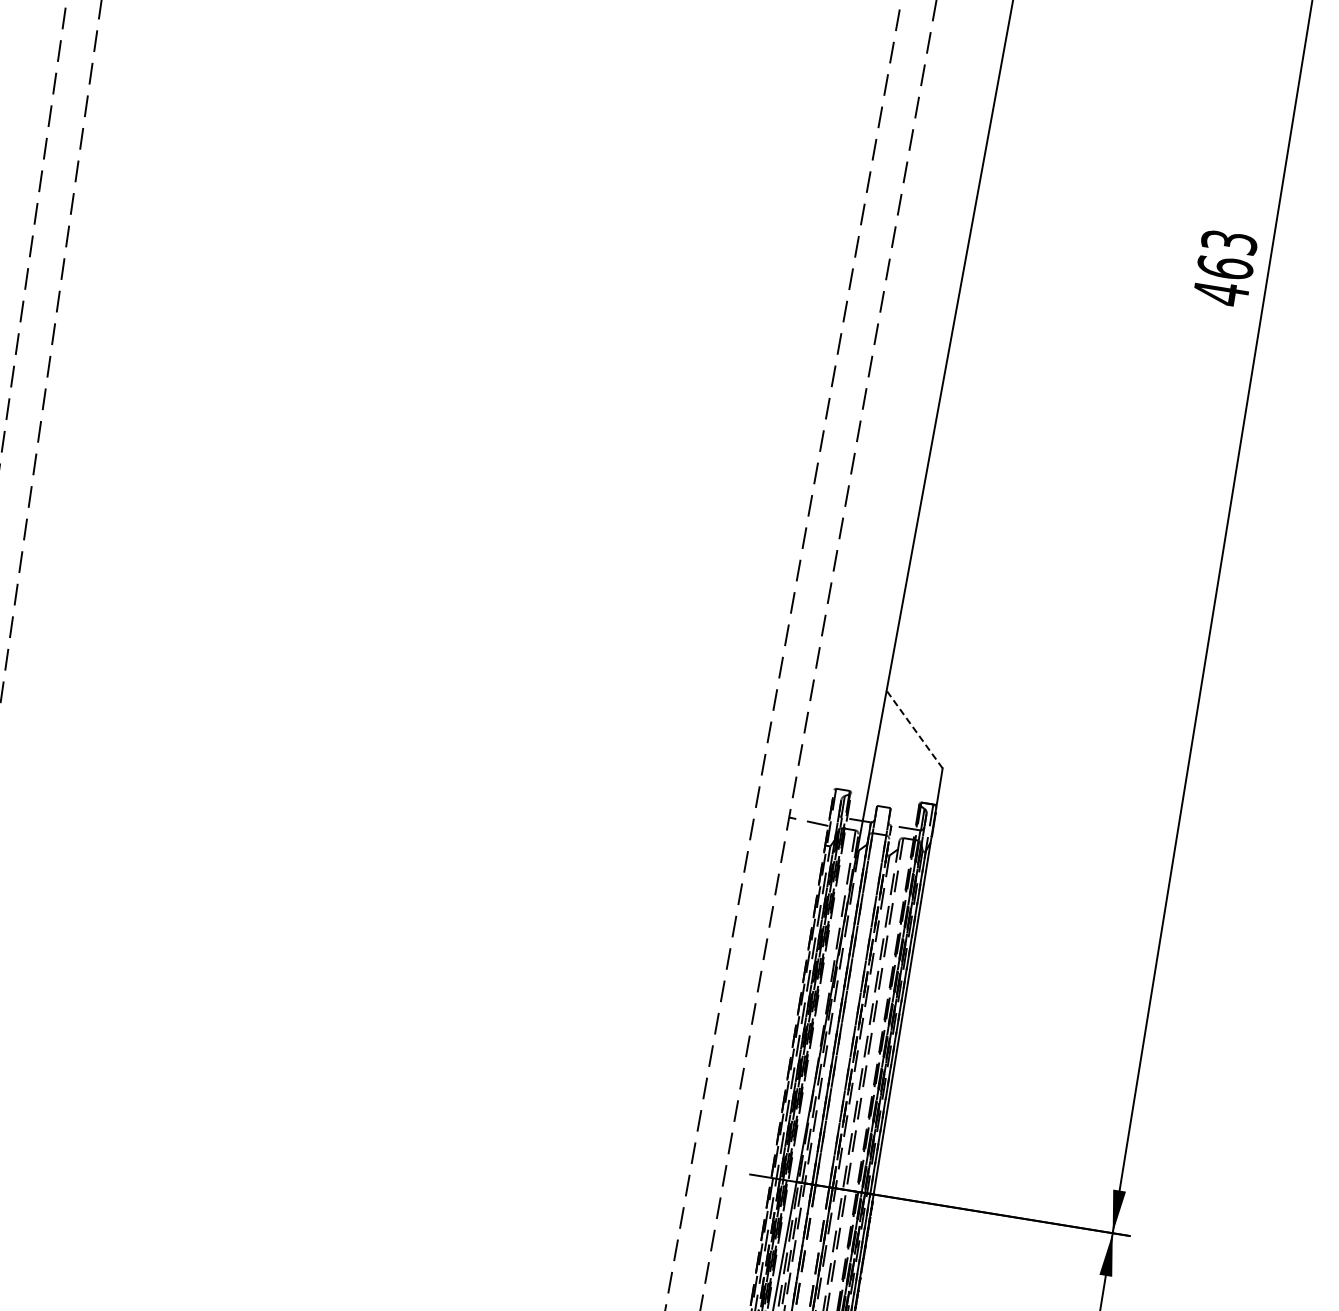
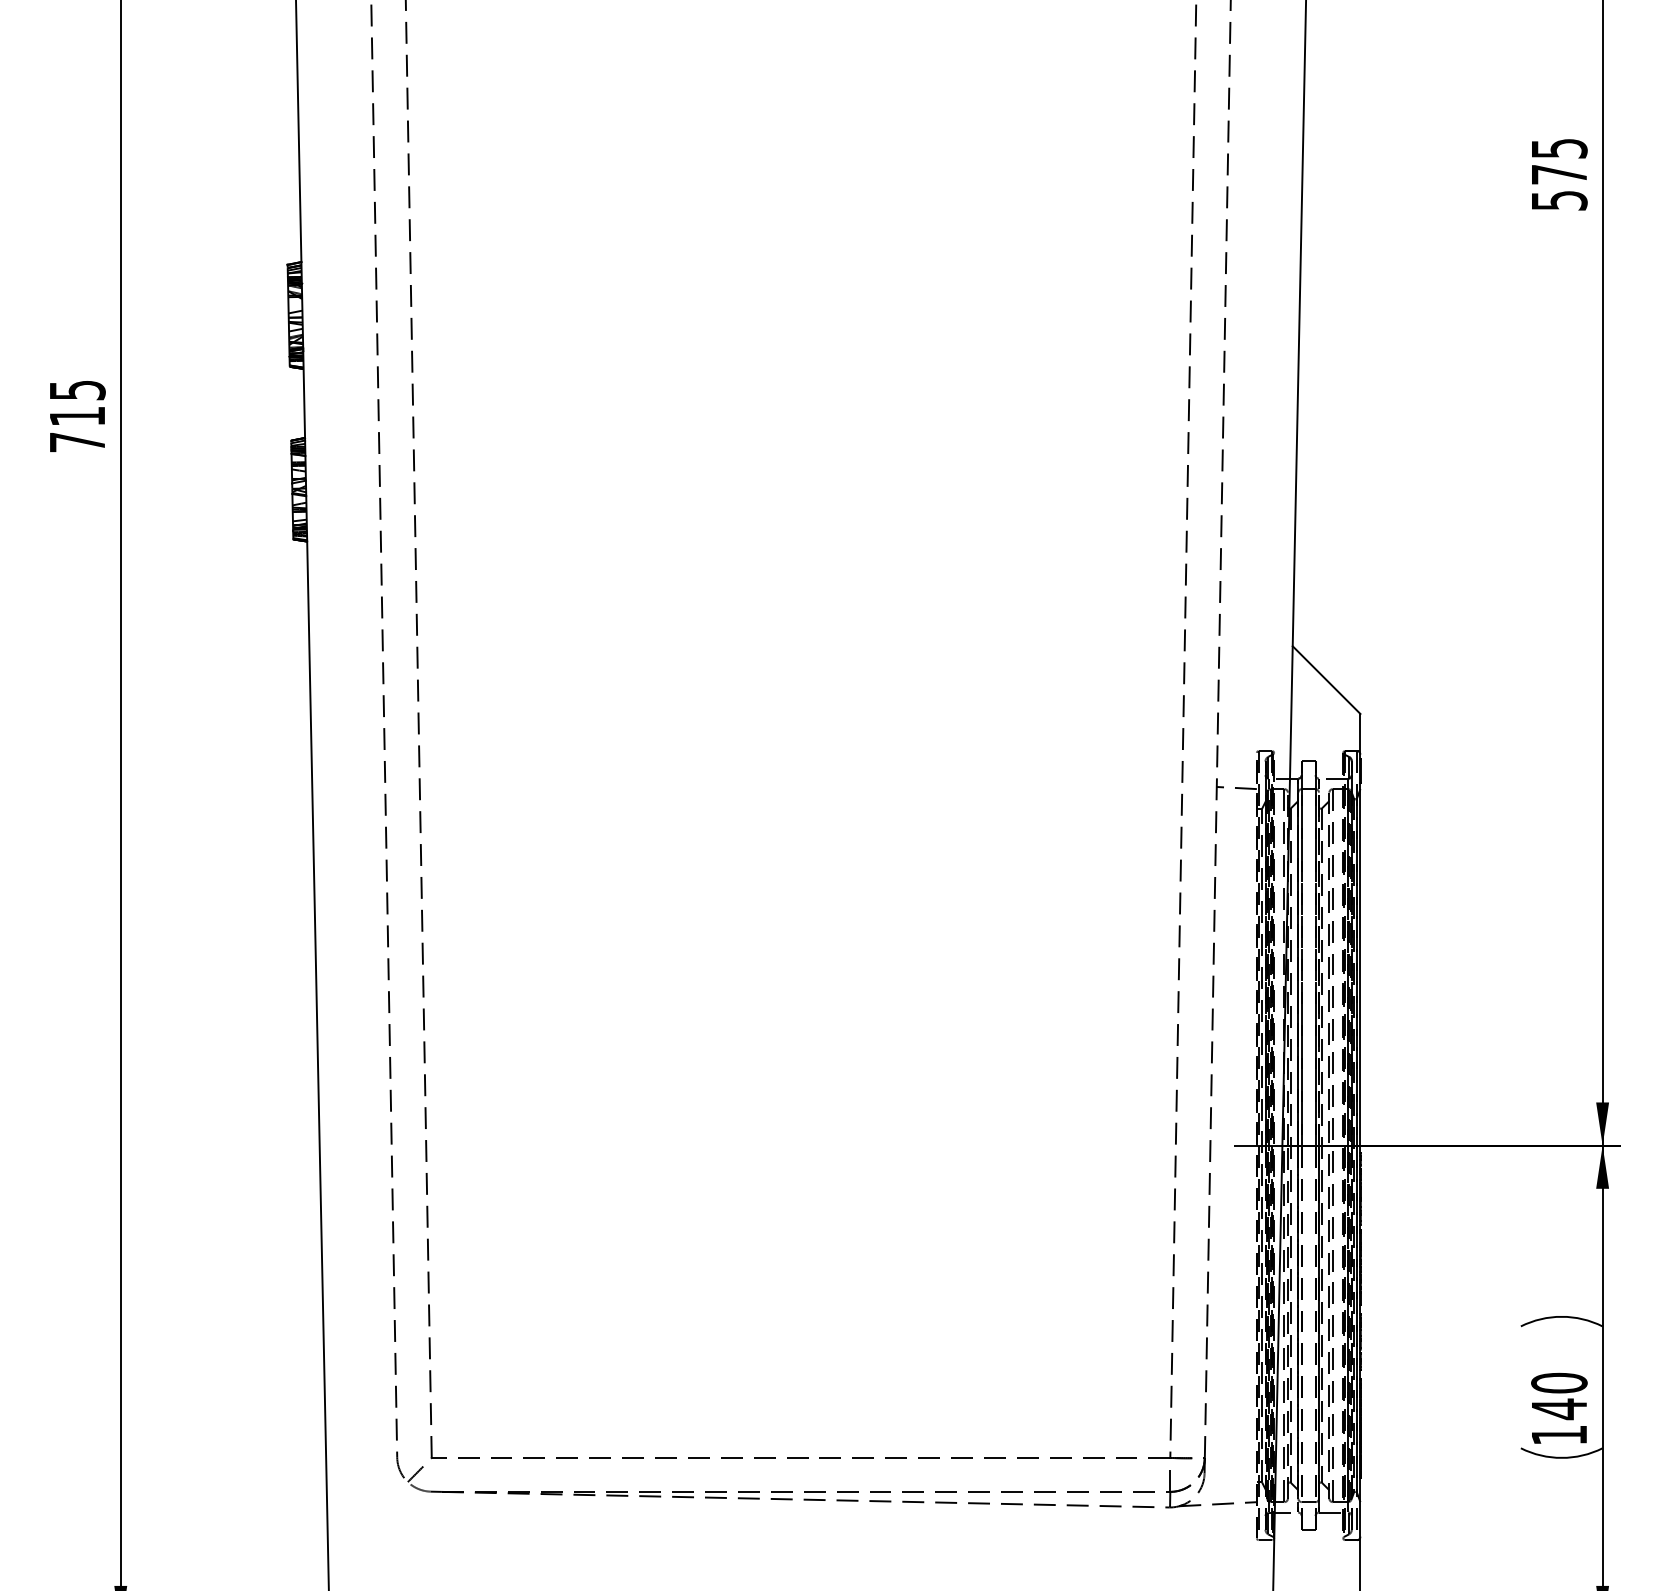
text: (1225, 268) -> (1559, 175), 463 -> 575
line: (914, 729) -> (1326, 680), dashed -> solid

